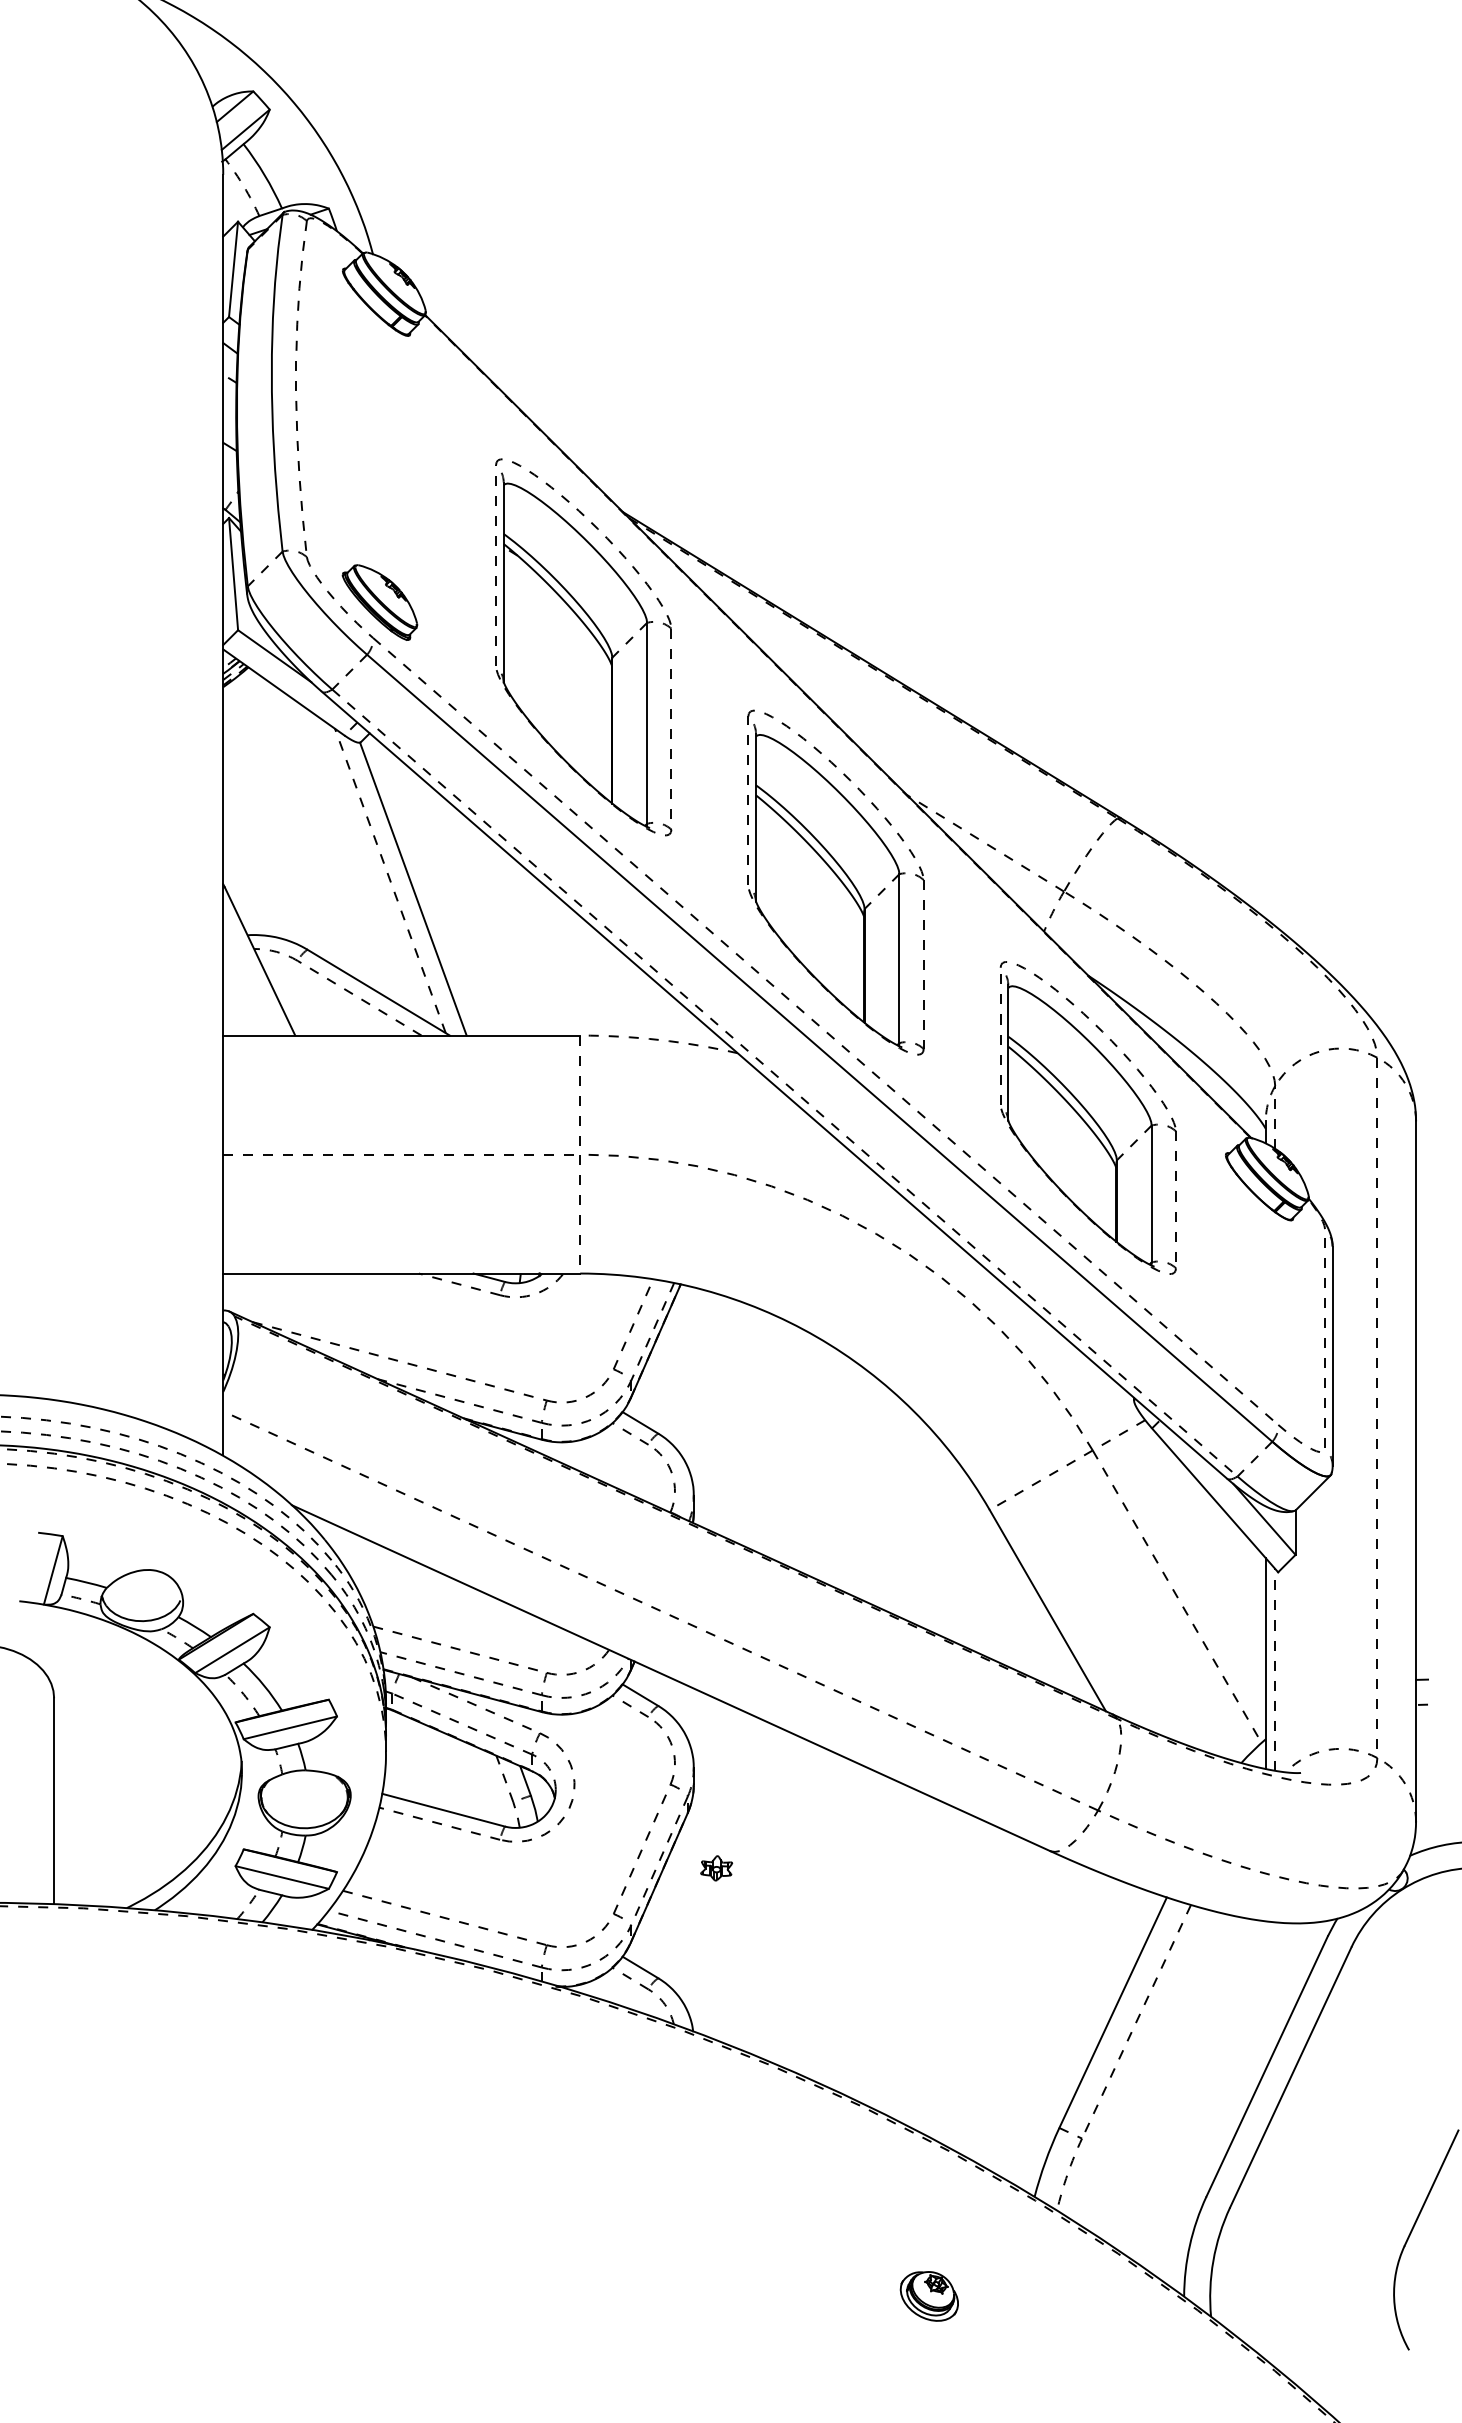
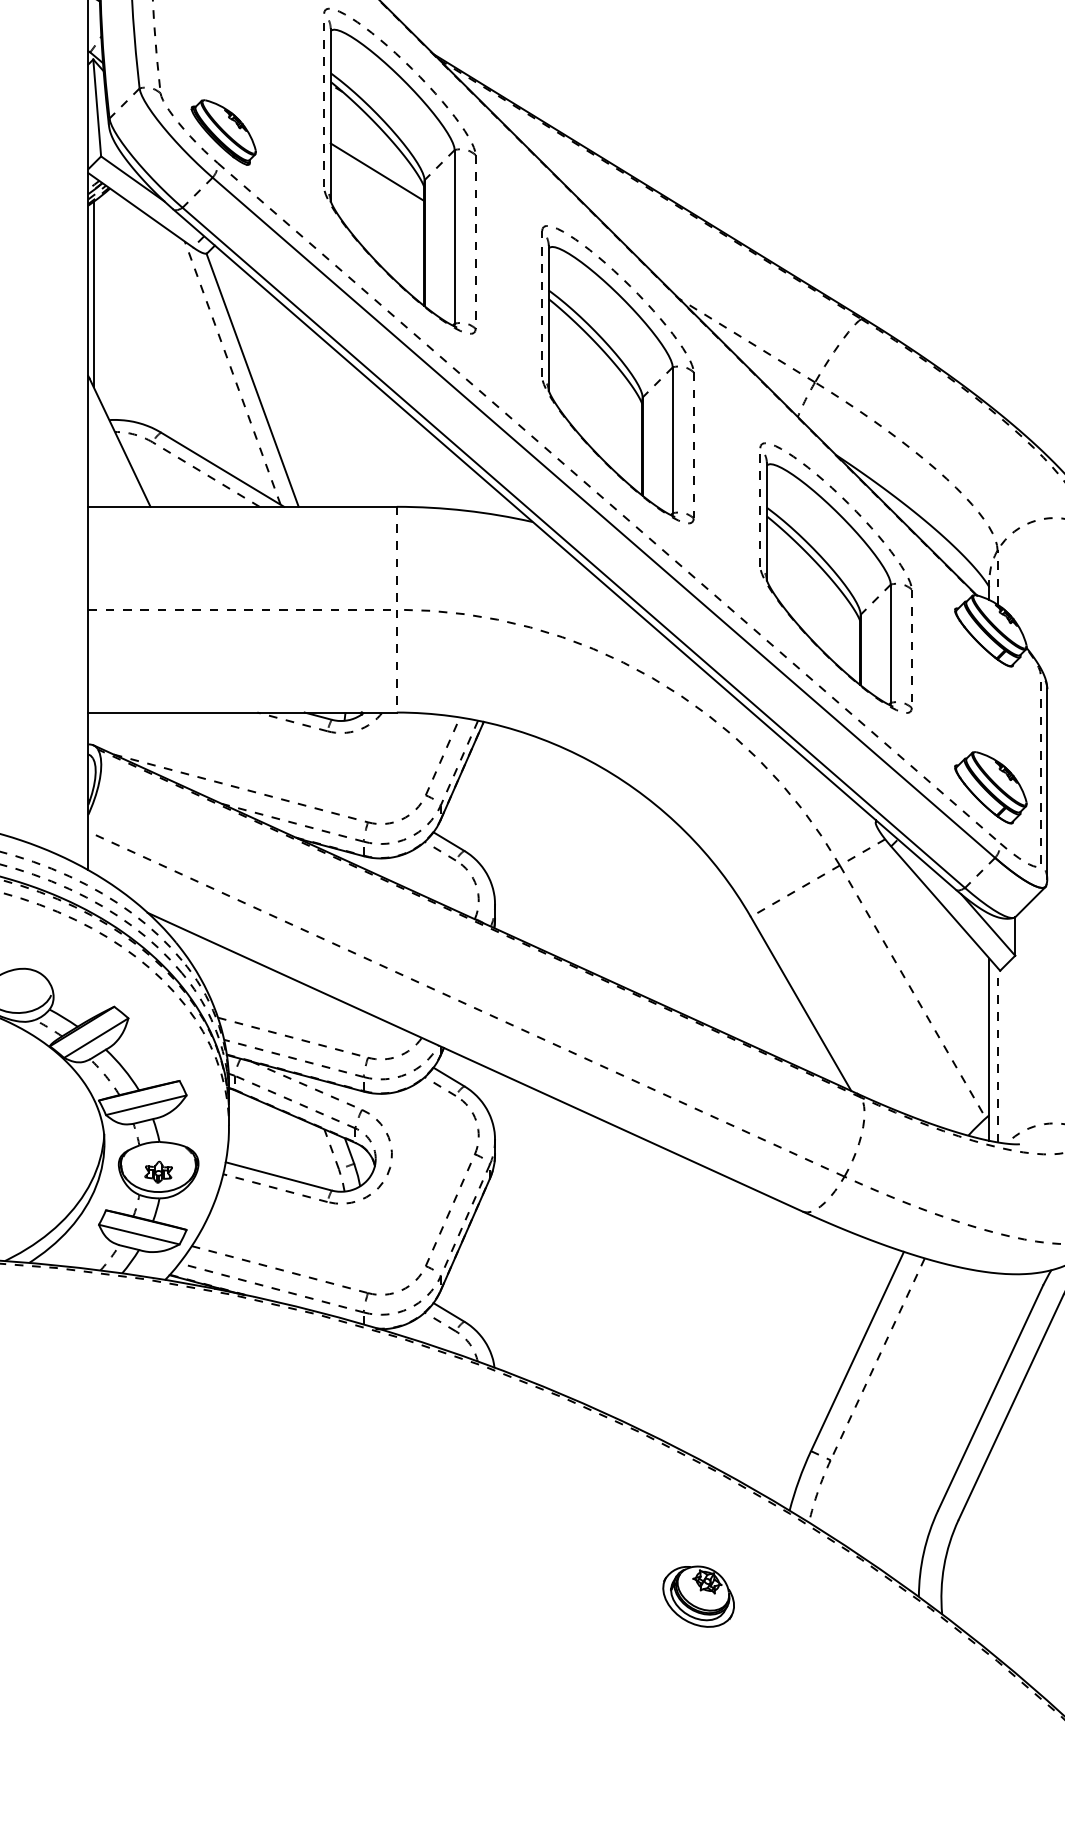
line: (557, 648) -> (377, 172), added
line: (229, 789) -> (93, 294), added
arc: (659, 1040) -> (465, 511), dashed -> solid
line: (784, 1083) -> (573, 548), dashed -> solid
part: (1267, 1360) -> (990, 787), added
part: (716, 1868) -> (158, 1172), moved
part: (929, 2296) -> (698, 1596), size x1.43

